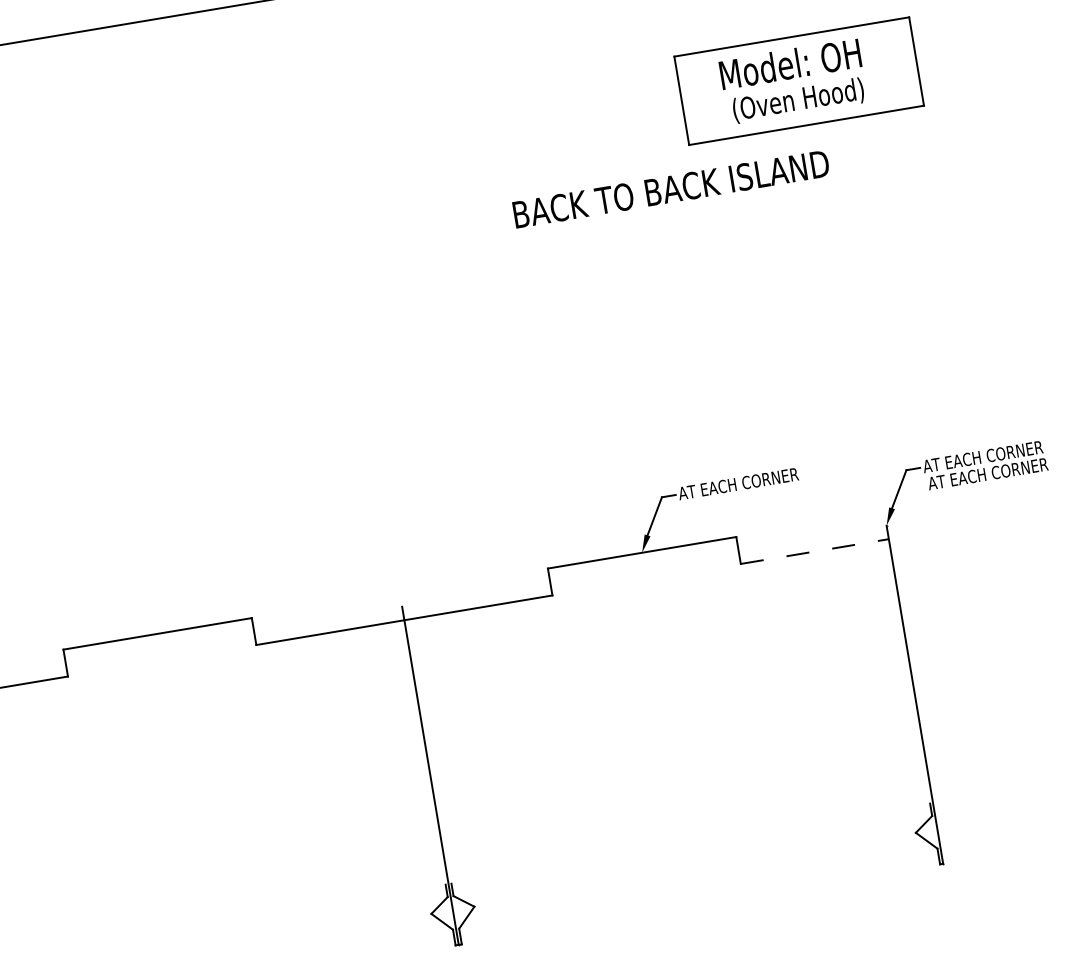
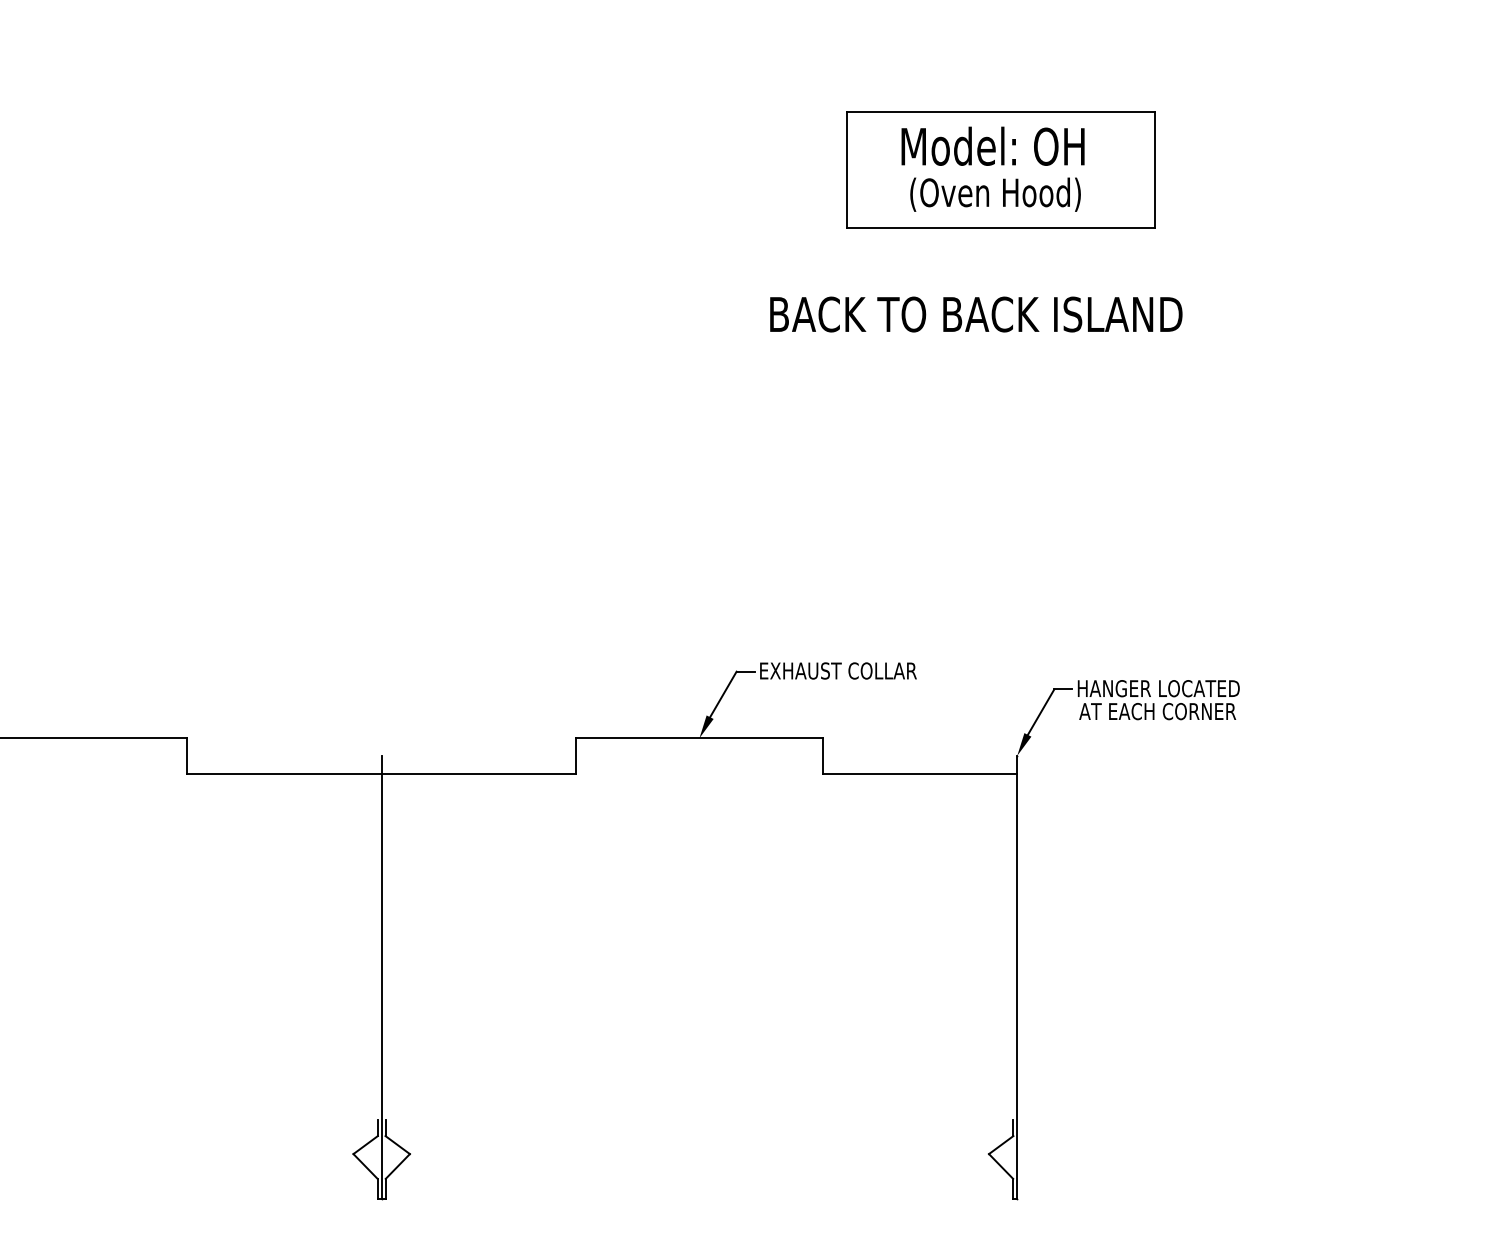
text: (671, 189) -> (976, 314), moved
text: (984, 456) -> (1157, 688), AT EACH CORNER -> HANGER LOCATED
text: (738, 483) -> (837, 670), AT EACH CORNER -> EXHAUST COLLAR
line: (815, 551) -> (920, 773), dashed -> solid

